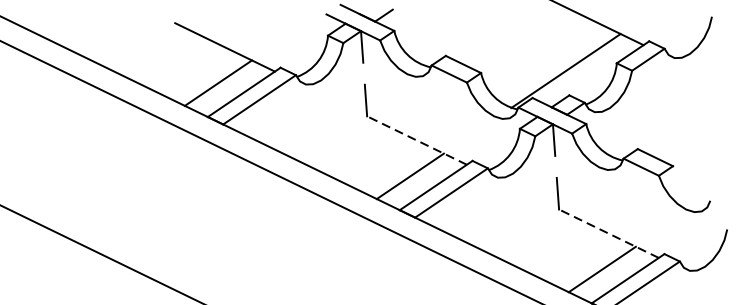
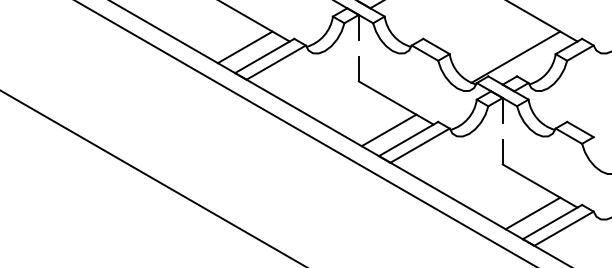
line: (416, 139) -> (395, 102), dashed -> solid
line: (608, 233) -> (539, 185), dashed -> solid

